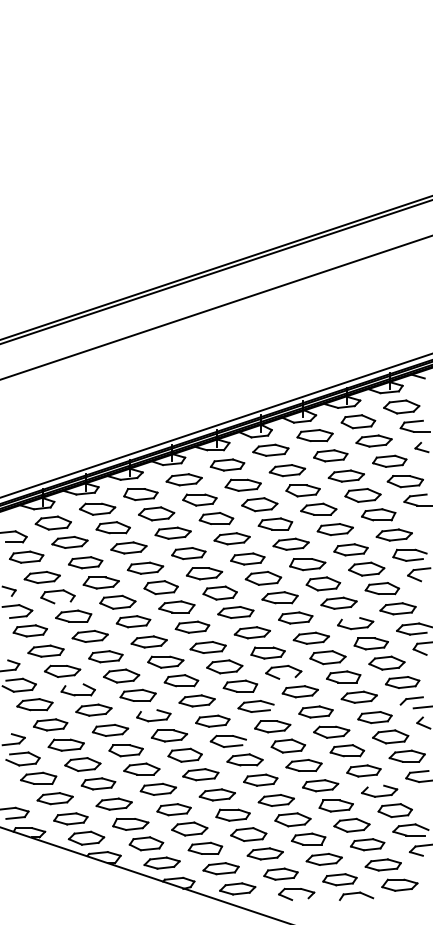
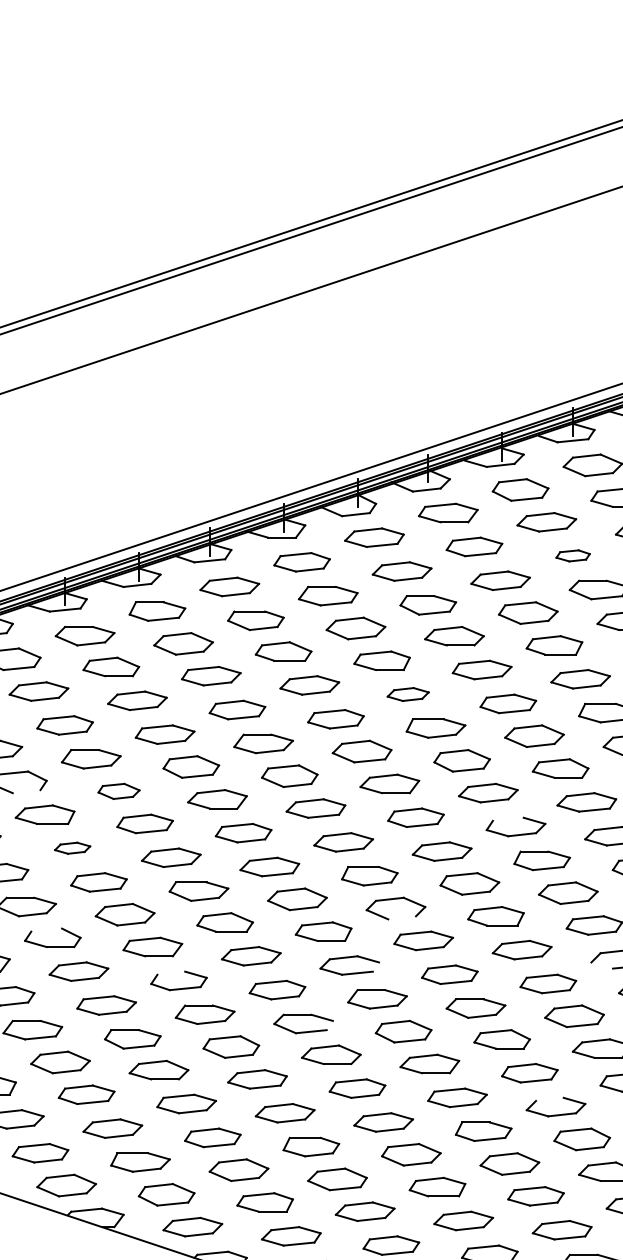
part: (389, 460) -> (572, 554), size x0.6
part: (290, 543) -> (407, 693), size x0.7
part: (117, 601) -> (118, 790), size x0.7
part: (89, 635) -> (71, 846), size x0.6

